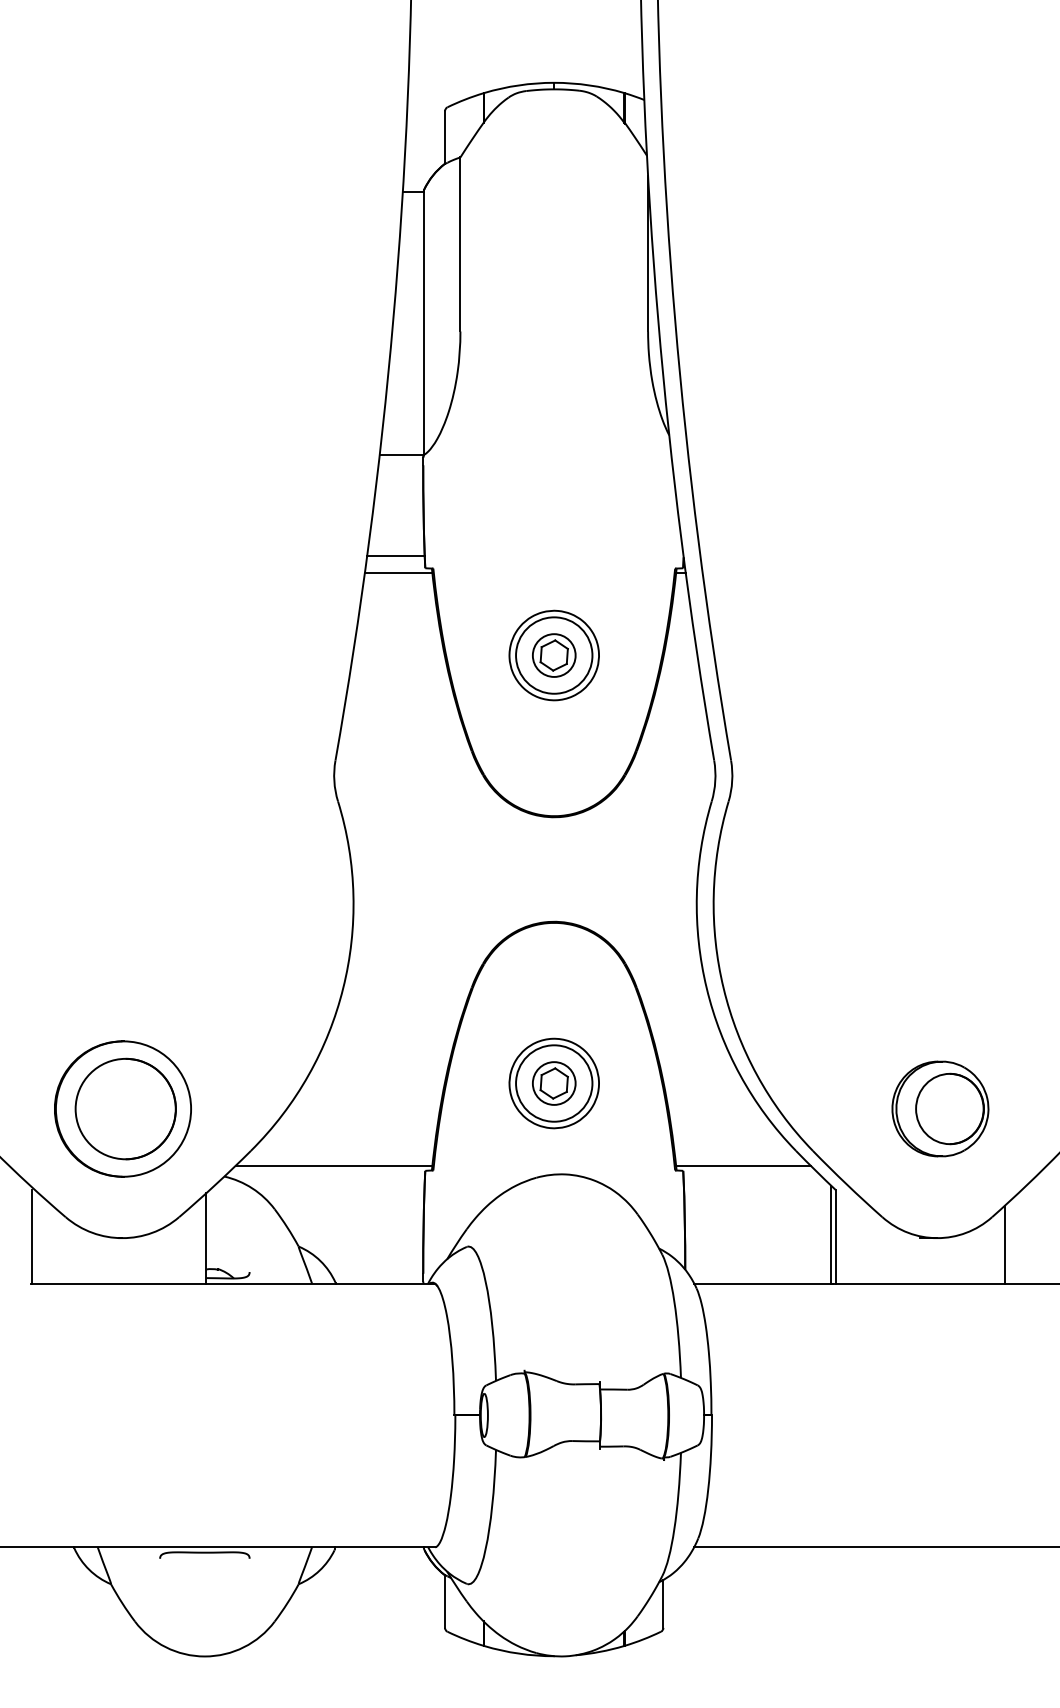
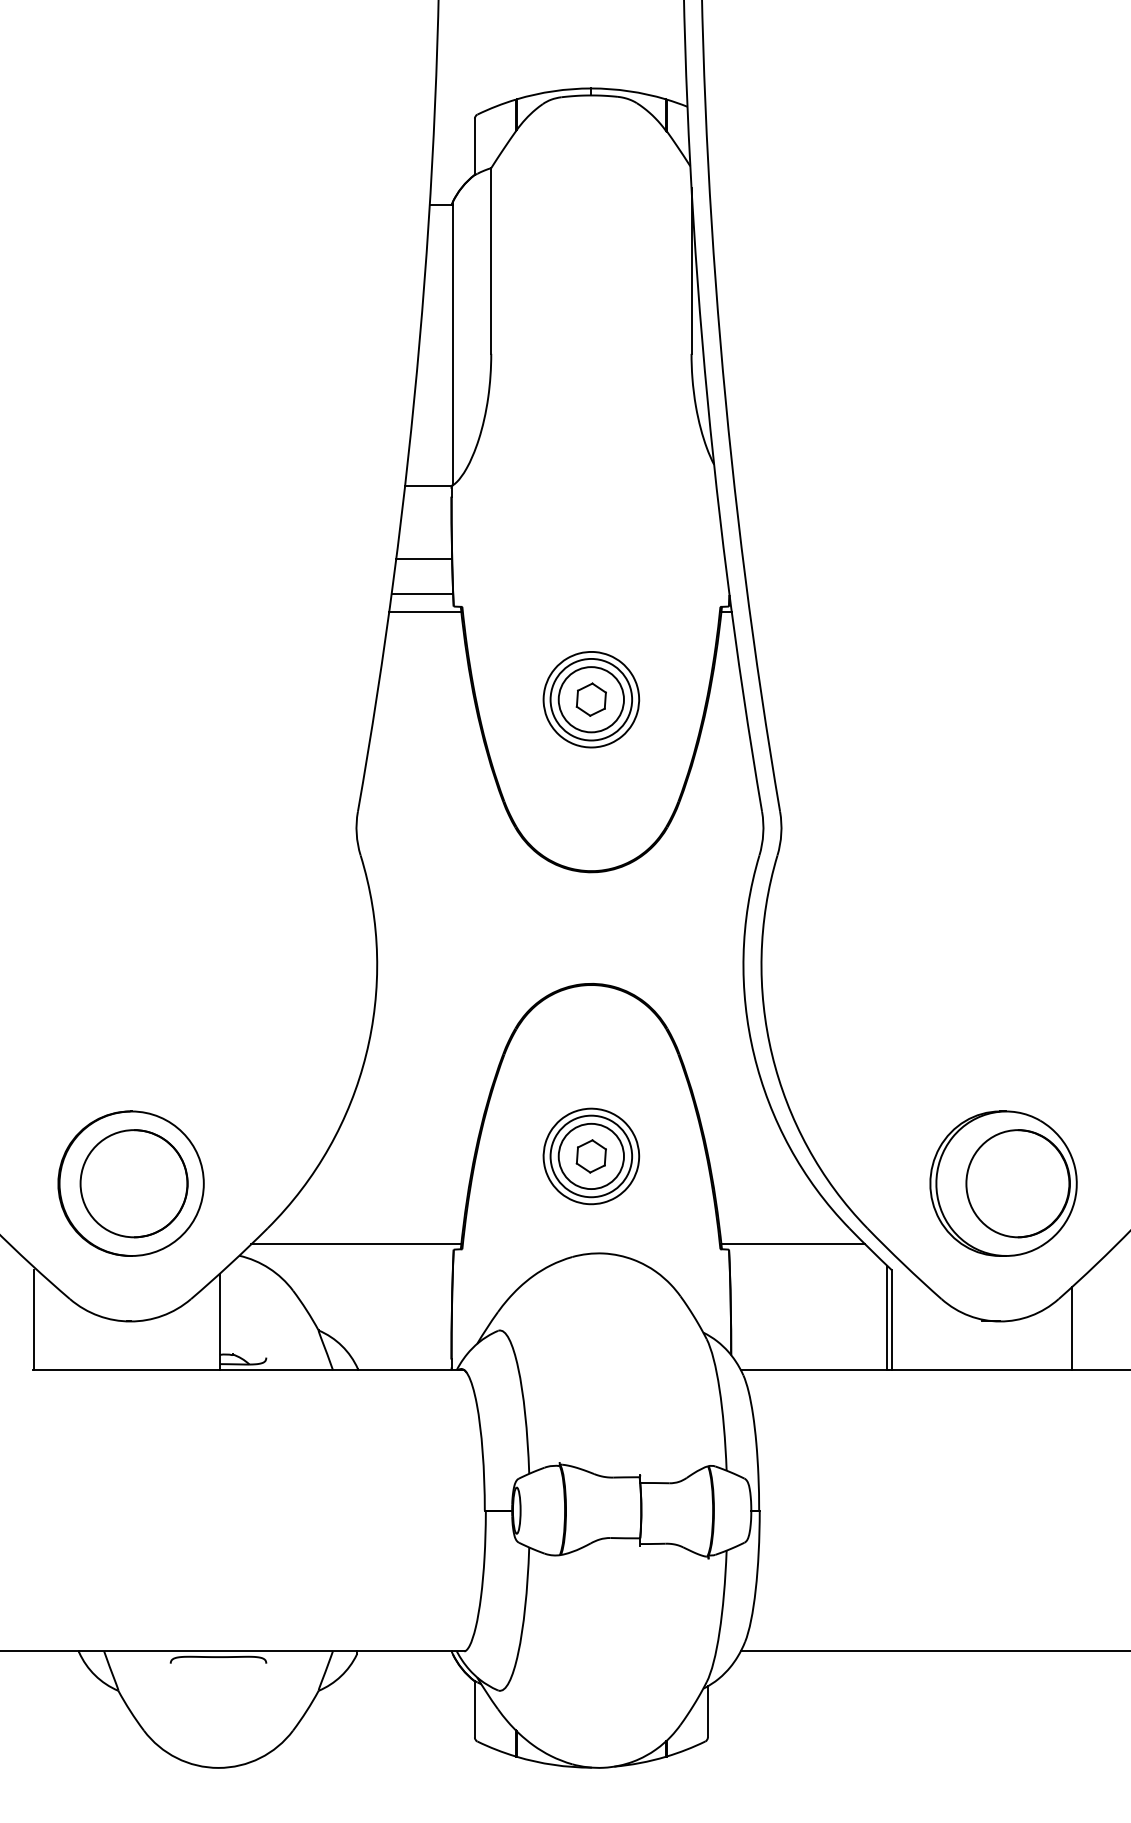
line: (397, 523) -> (424, 558), added
circle: (554, 655) -> (591, 699), size x1.43
circle: (554, 1083) -> (591, 1156), size x1.43
part: (940, 1108) -> (1003, 1183), size x1.43

